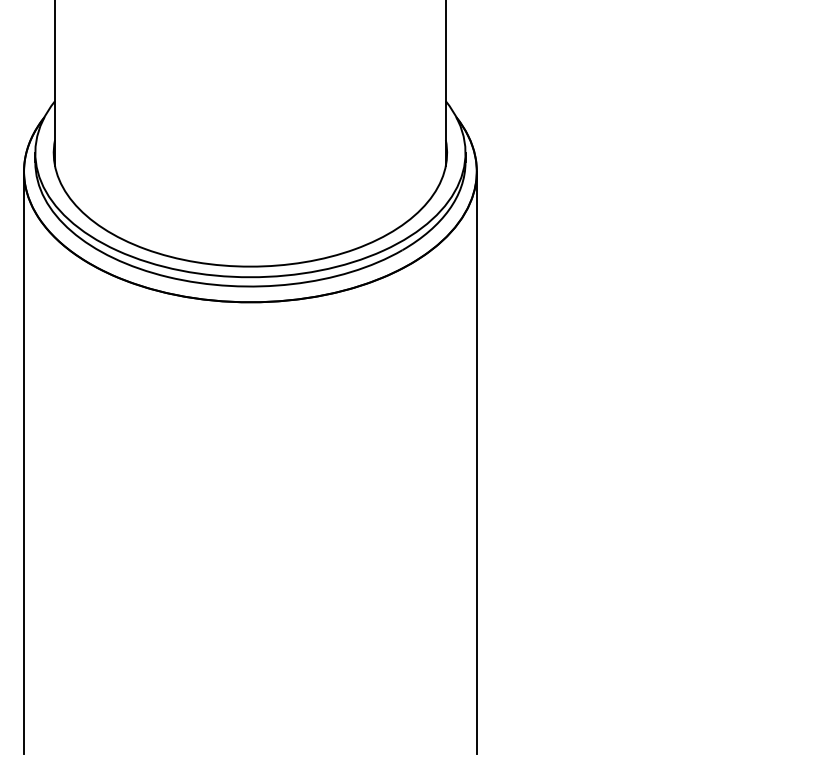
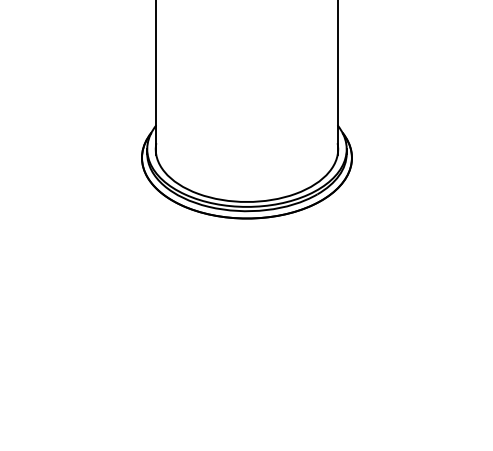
line: (22, 461) -> (141, 292), removed
line: (475, 461) -> (351, 292), removed

